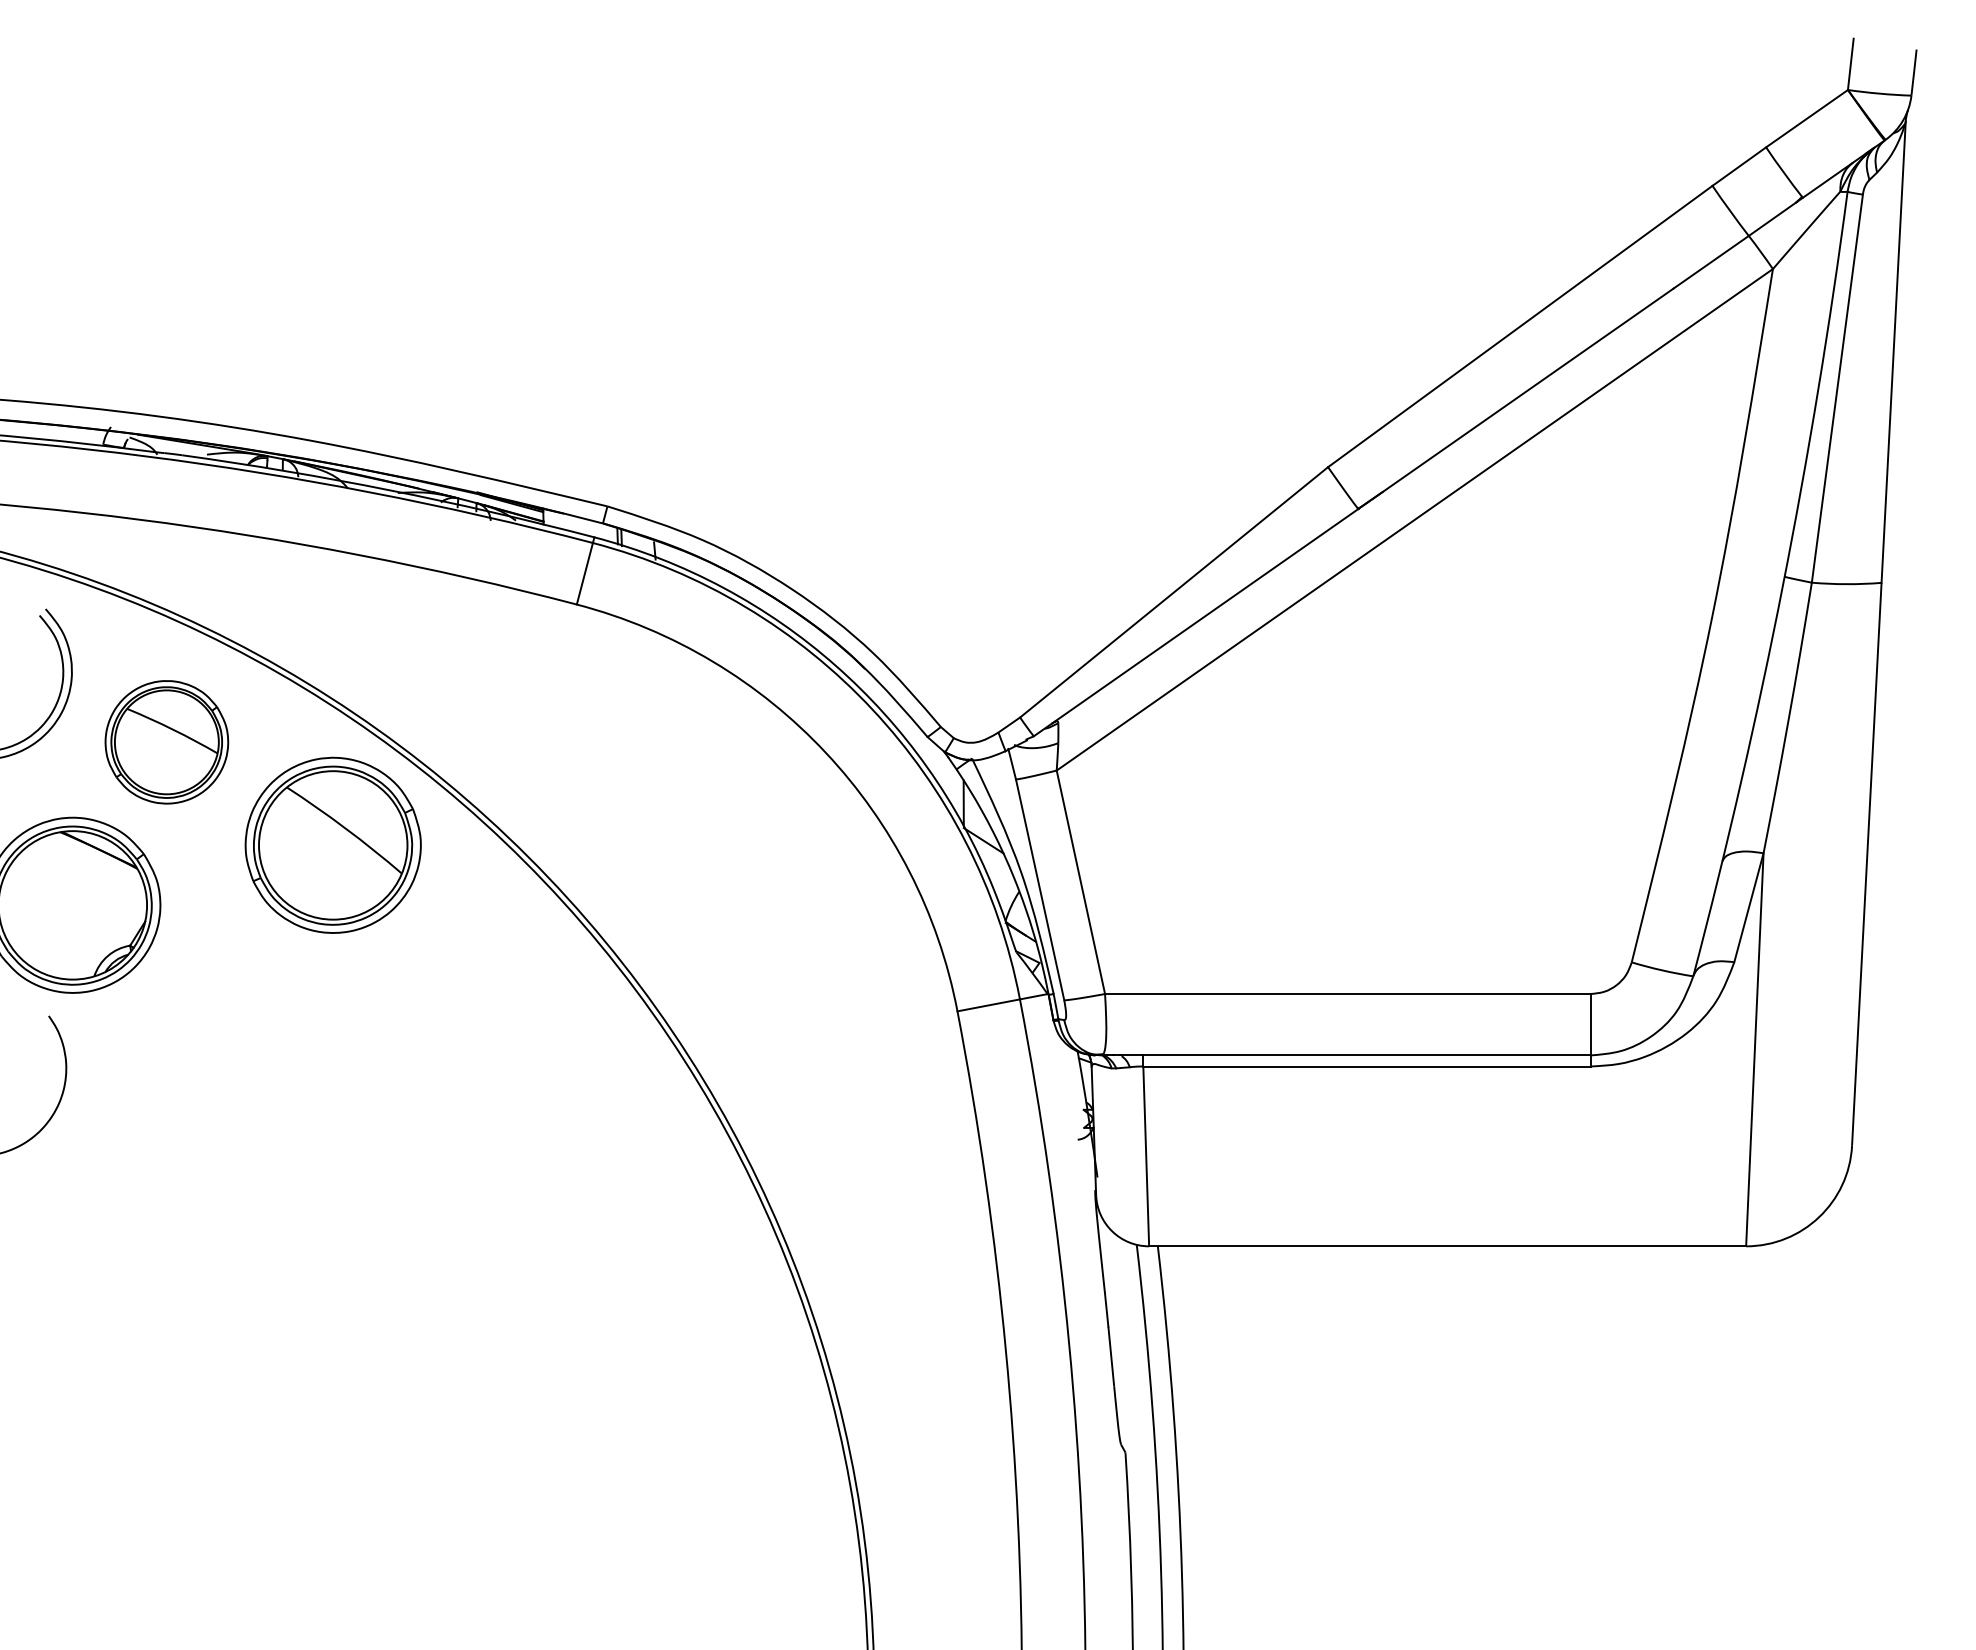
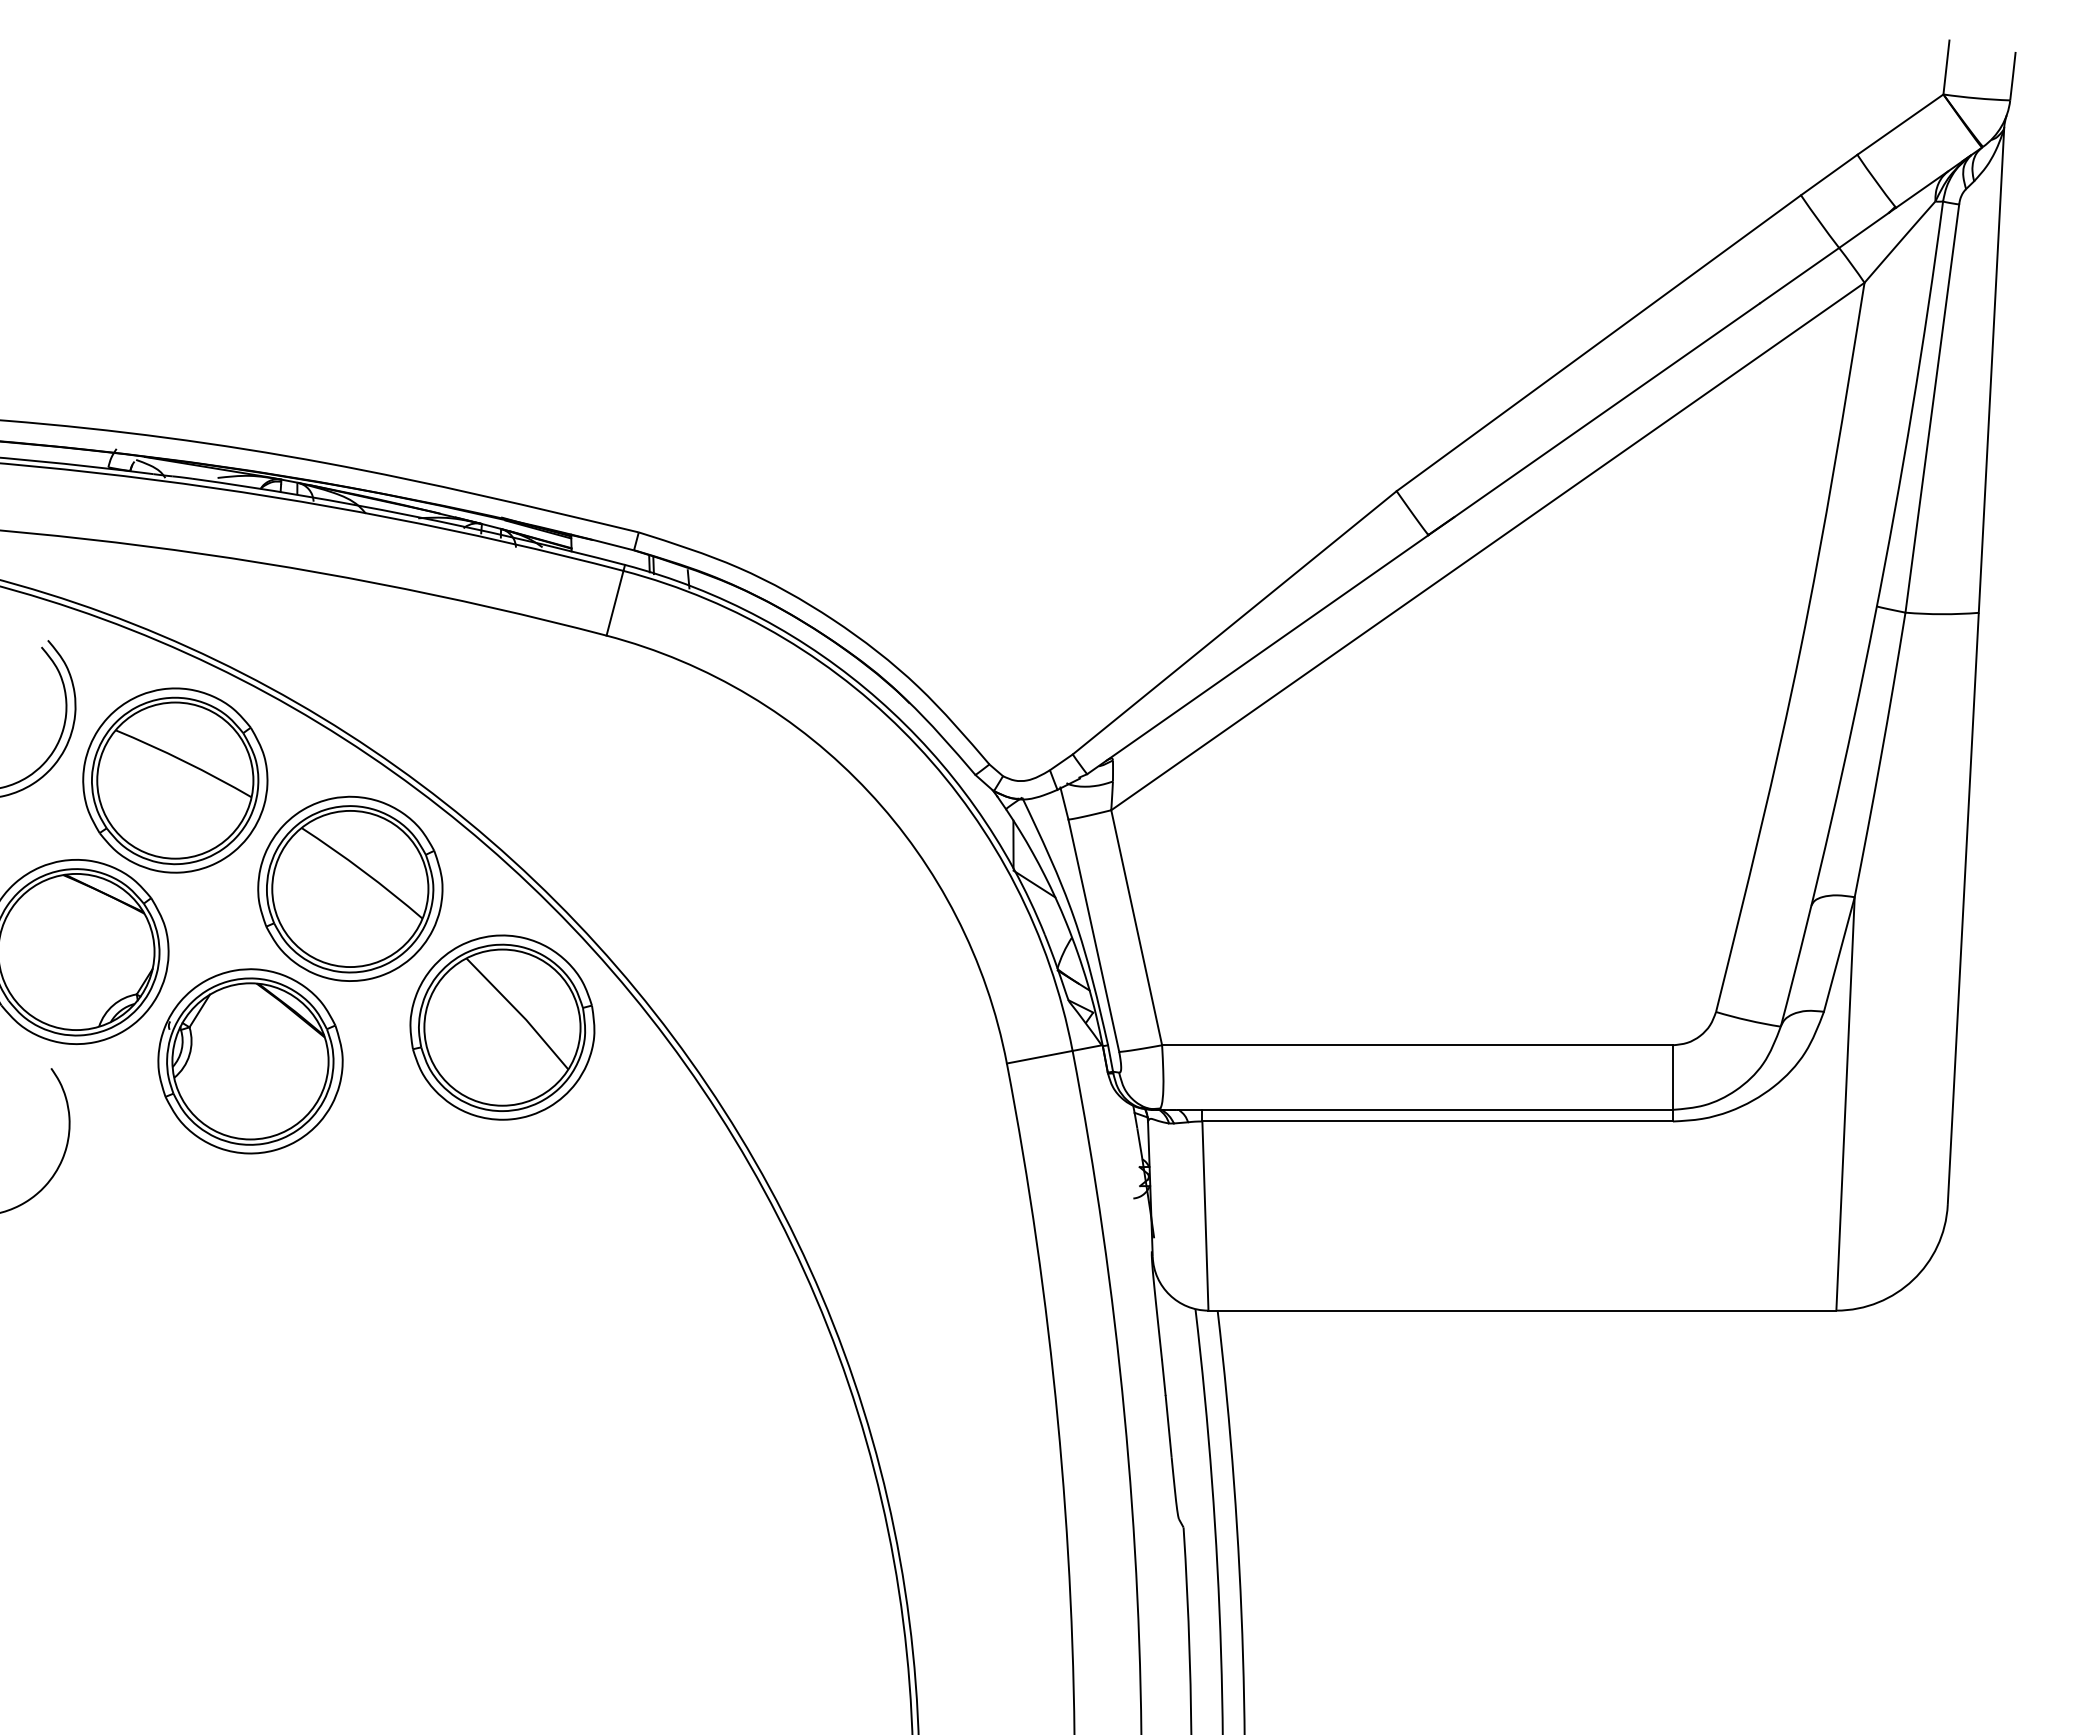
part: (166, 742) -> (175, 780), size x1.43
part: (477, 977) -> (502, 1027), added
part: (238, 1009) -> (250, 1061), added

